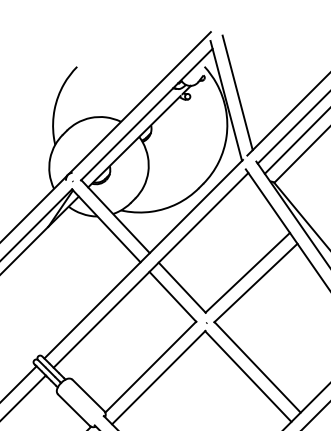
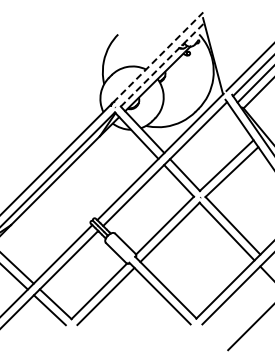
line: (236, 91) -> (219, 50), removed
line: (140, 102) -> (158, 57), solid -> dashed
line: (146, 113) -> (162, 64), solid -> dashed

